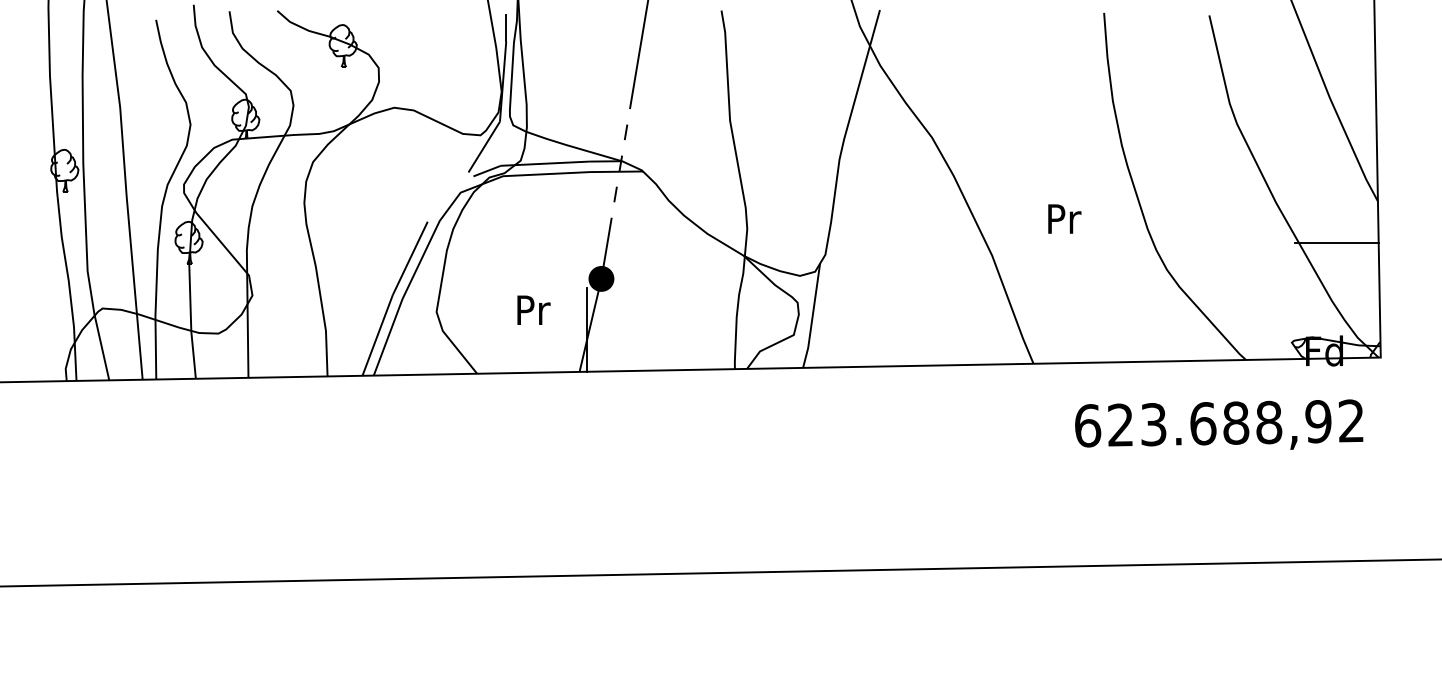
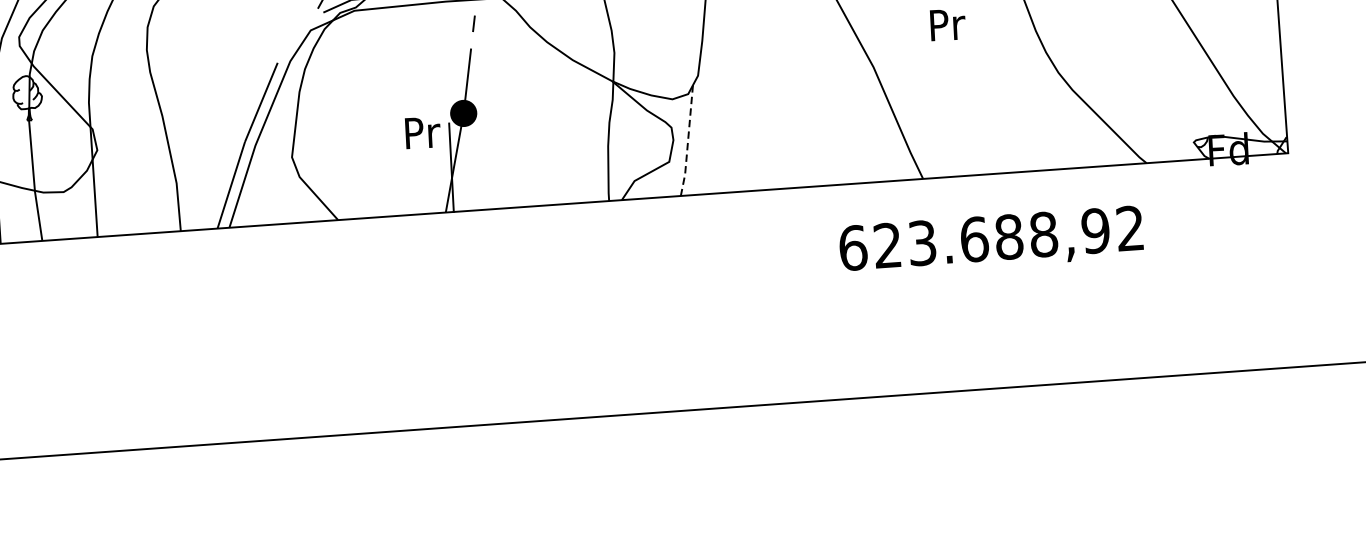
line: (1336, 242) -> (1235, 34), removed
text: (533, 309) -> (422, 132), moved
line: (812, 316) -> (687, 141), solid -> dashed
text: (1219, 424) -> (991, 239), moved

